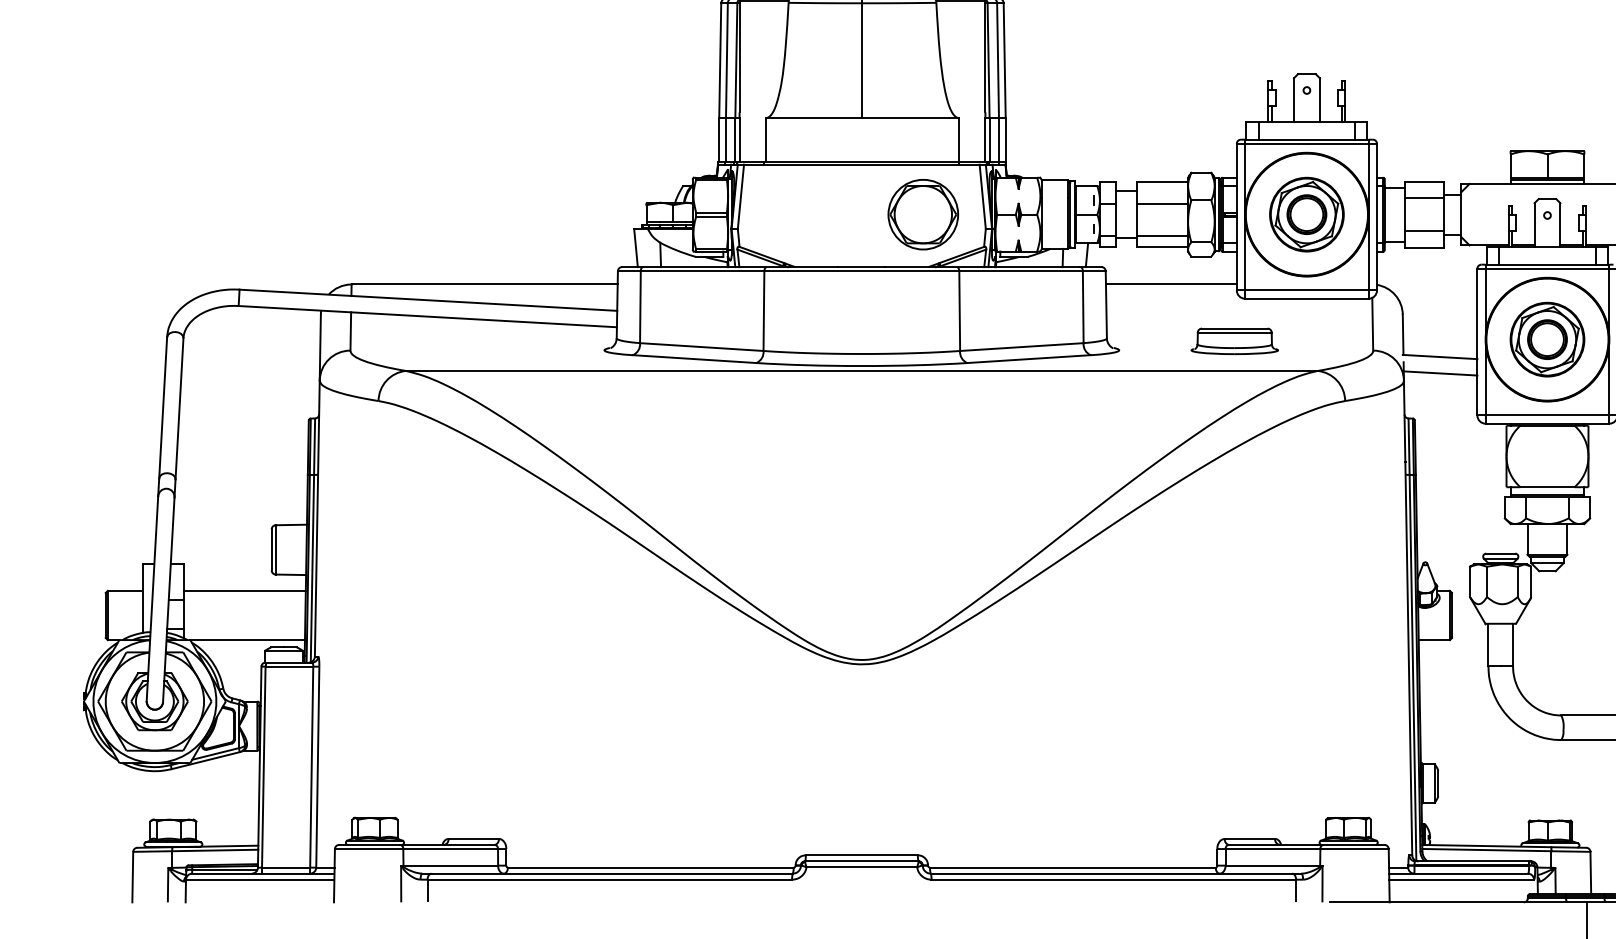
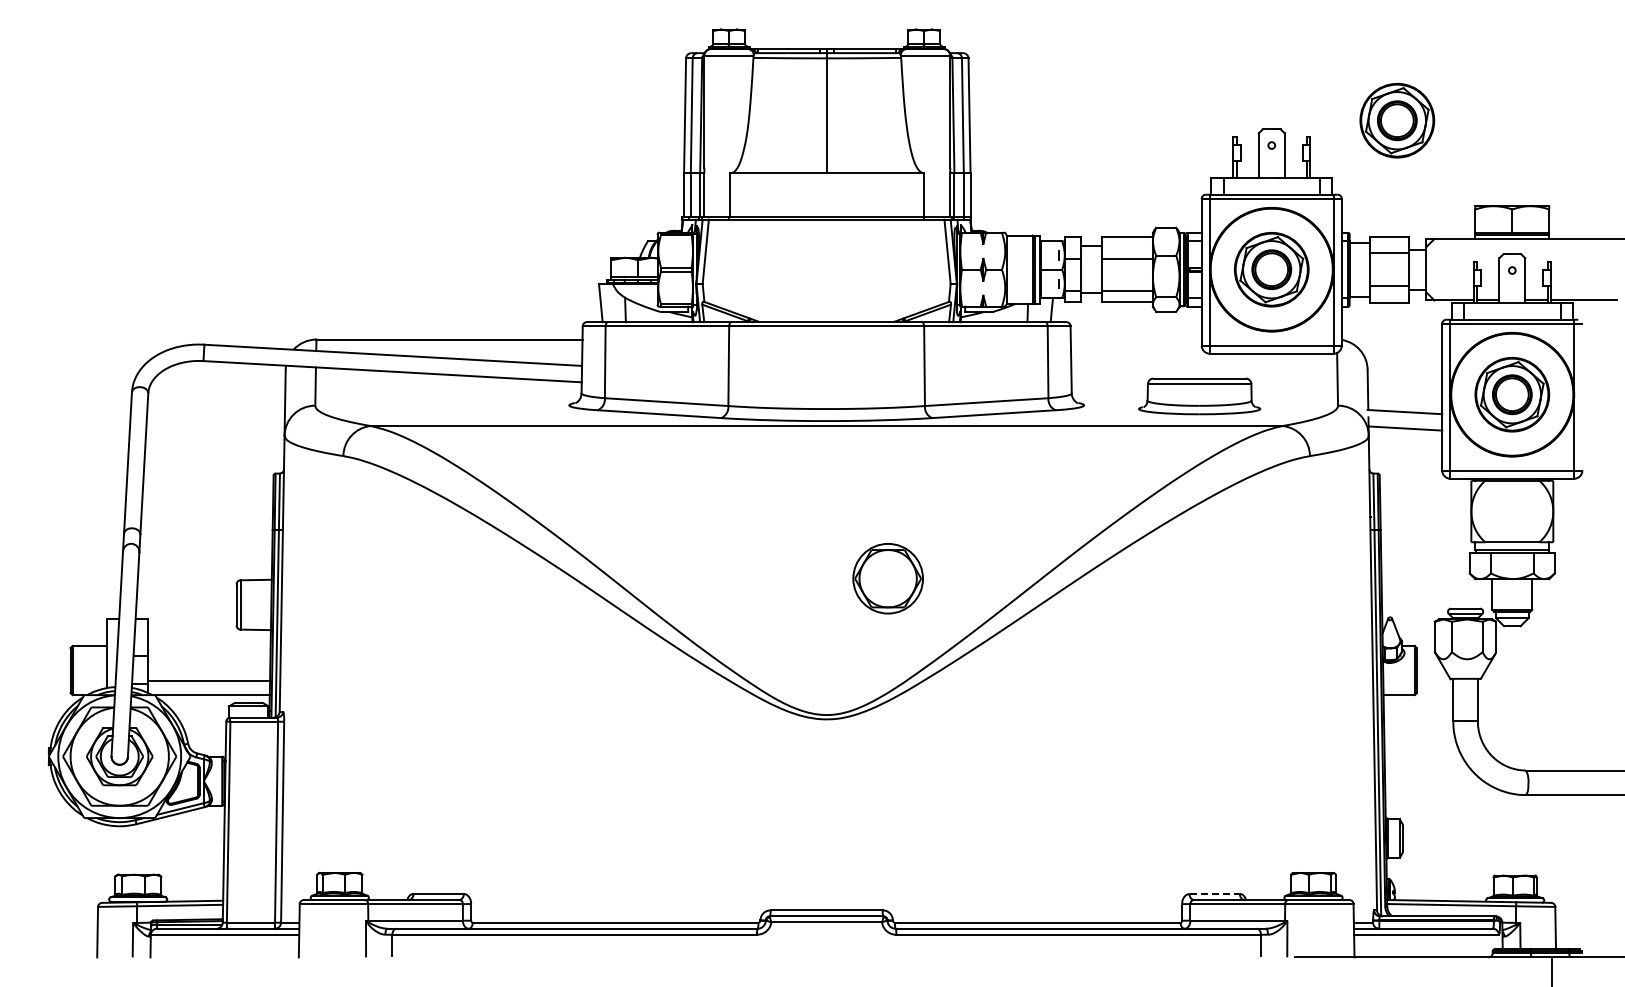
part: (1432, 65) -> (1397, 120), added
part: (922, 214) -> (887, 578), moved
line: (1170, 284) -> (1135, 339), removed
part: (1234, 341) -> (1199, 396), size x1.4
line: (244, 590) -> (209, 680), moved
line: (1250, 838) -> (1215, 893), solid -> dashed

